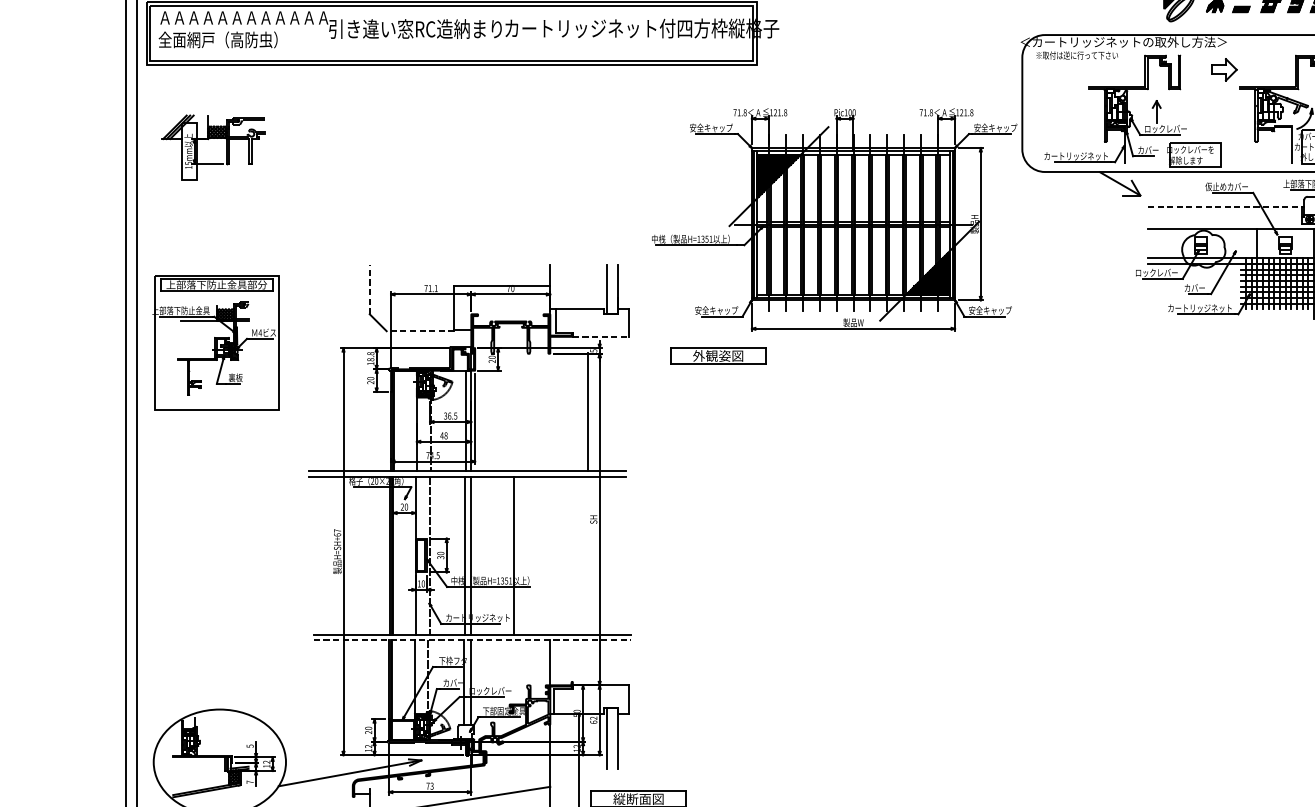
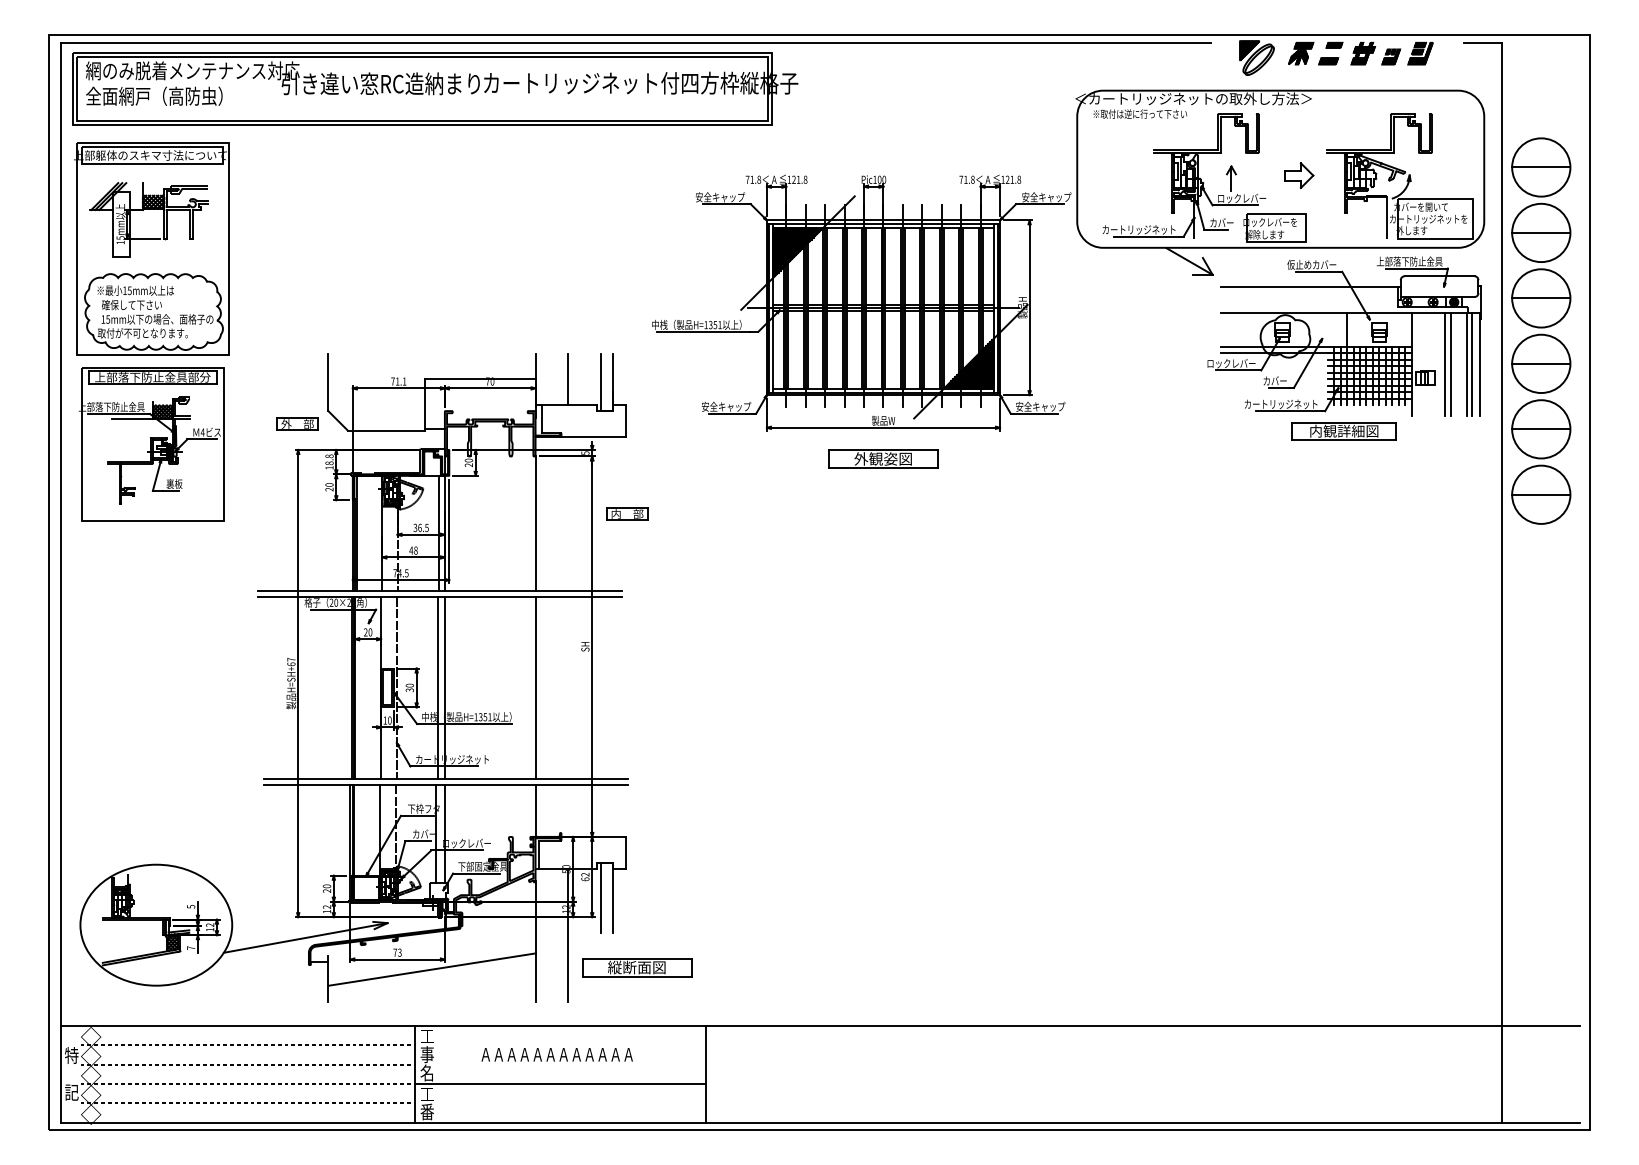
text: (251, 17) -> (192, 70), ＡＡＡＡＡＡＡＡＡＡＡＡ -> 網のみ脱着メンテナンス対応
part: (1224, 69) -> (1299, 175), moved
part: (215, 172) -> (151, 248), added
line: (1225, 206) -> (1310, 287), dashed -> solid
line: (578, 286) -> (567, 379), added
line: (369, 289) -> (328, 382), dashed -> solid
part: (342, 325) -> (297, 423), added
line: (420, 331) -> (386, 430), dashed -> solid
part: (1254, 332) -> (1343, 431), added
line: (601, 337) -> (594, 437), dashed -> solid
part: (718, 355) -> (883, 458), moved
part: (630, 403) -> (627, 513), added
line: (587, 411) -> (535, 522), moved
line: (513, 555) -> (535, 687), moved
line: (472, 640) -> (446, 785), dashed -> solid

